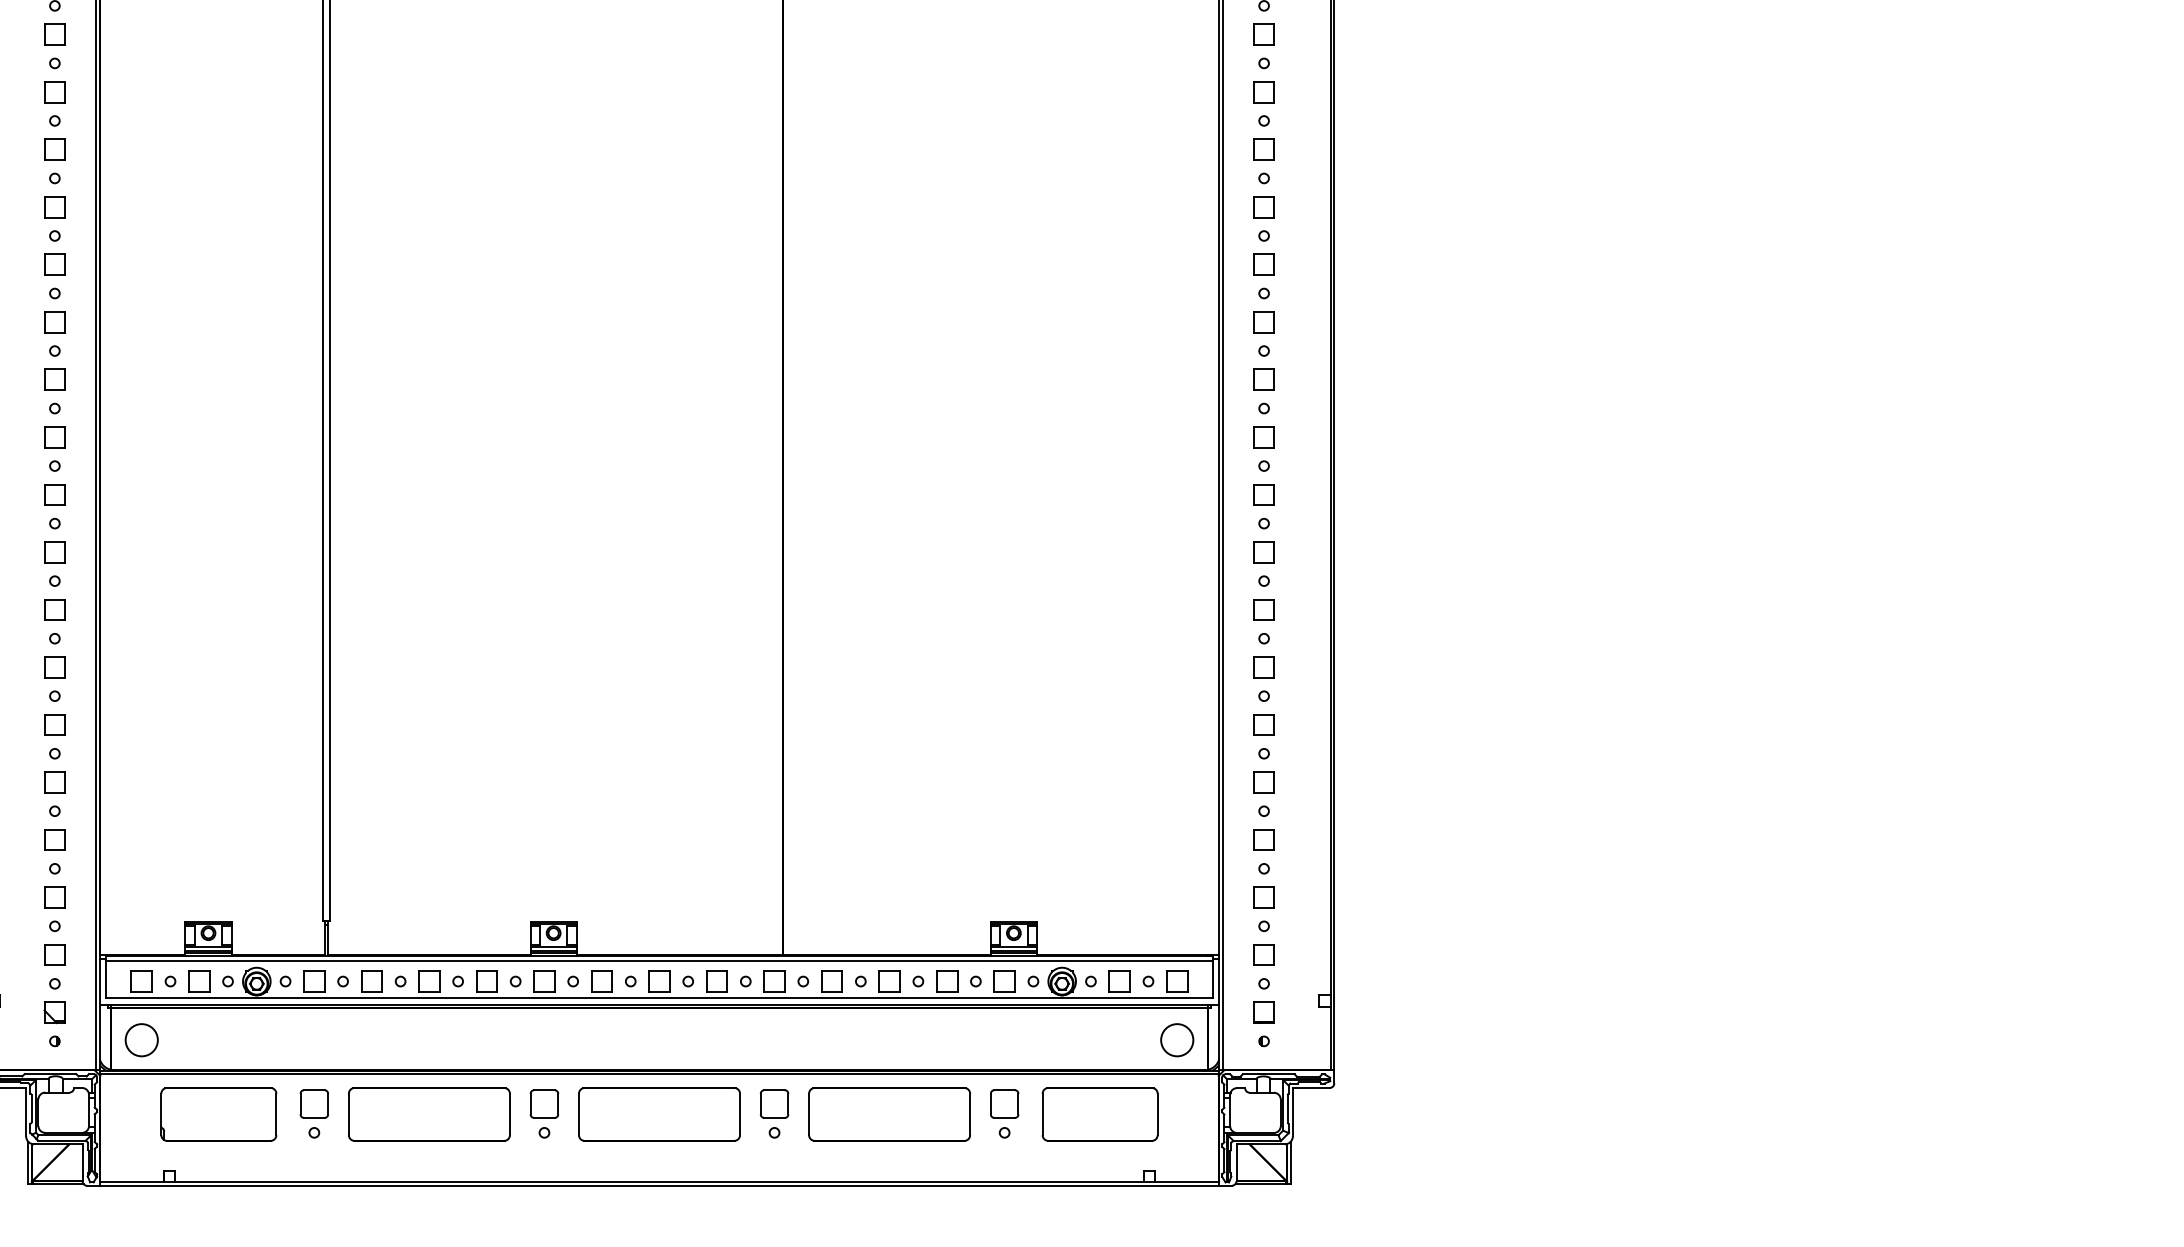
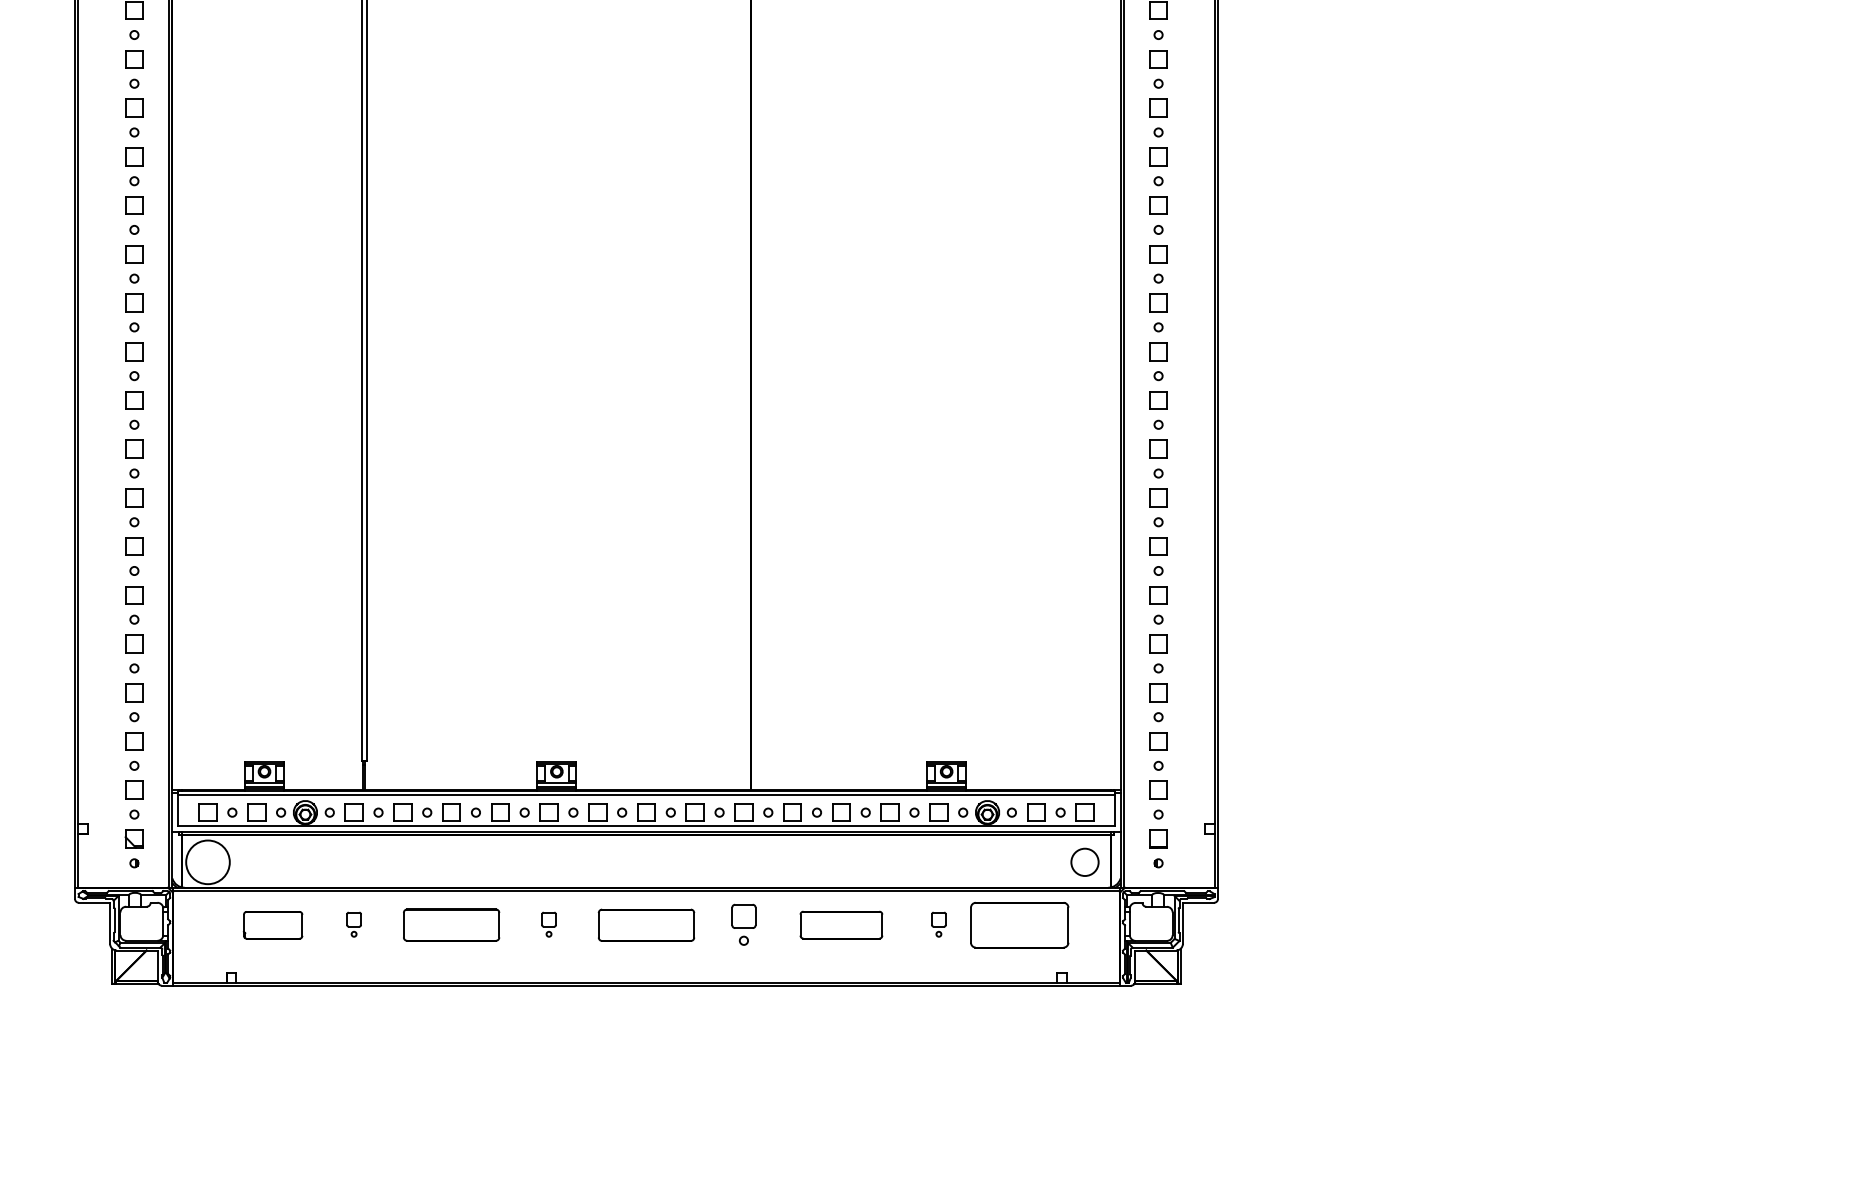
circle: (141, 1040) -> (207, 862), size x1.6
part: (313, 1113) -> (353, 924), size x0.6
part: (429, 1113) -> (451, 924), size x0.7
part: (543, 1113) -> (548, 924), size x0.6
part: (889, 1113) -> (841, 924), size x0.6
part: (1004, 1113) -> (938, 924), size x0.6
part: (217, 1114) -> (272, 925), size x0.6
part: (659, 1114) -> (646, 925), size x0.7

